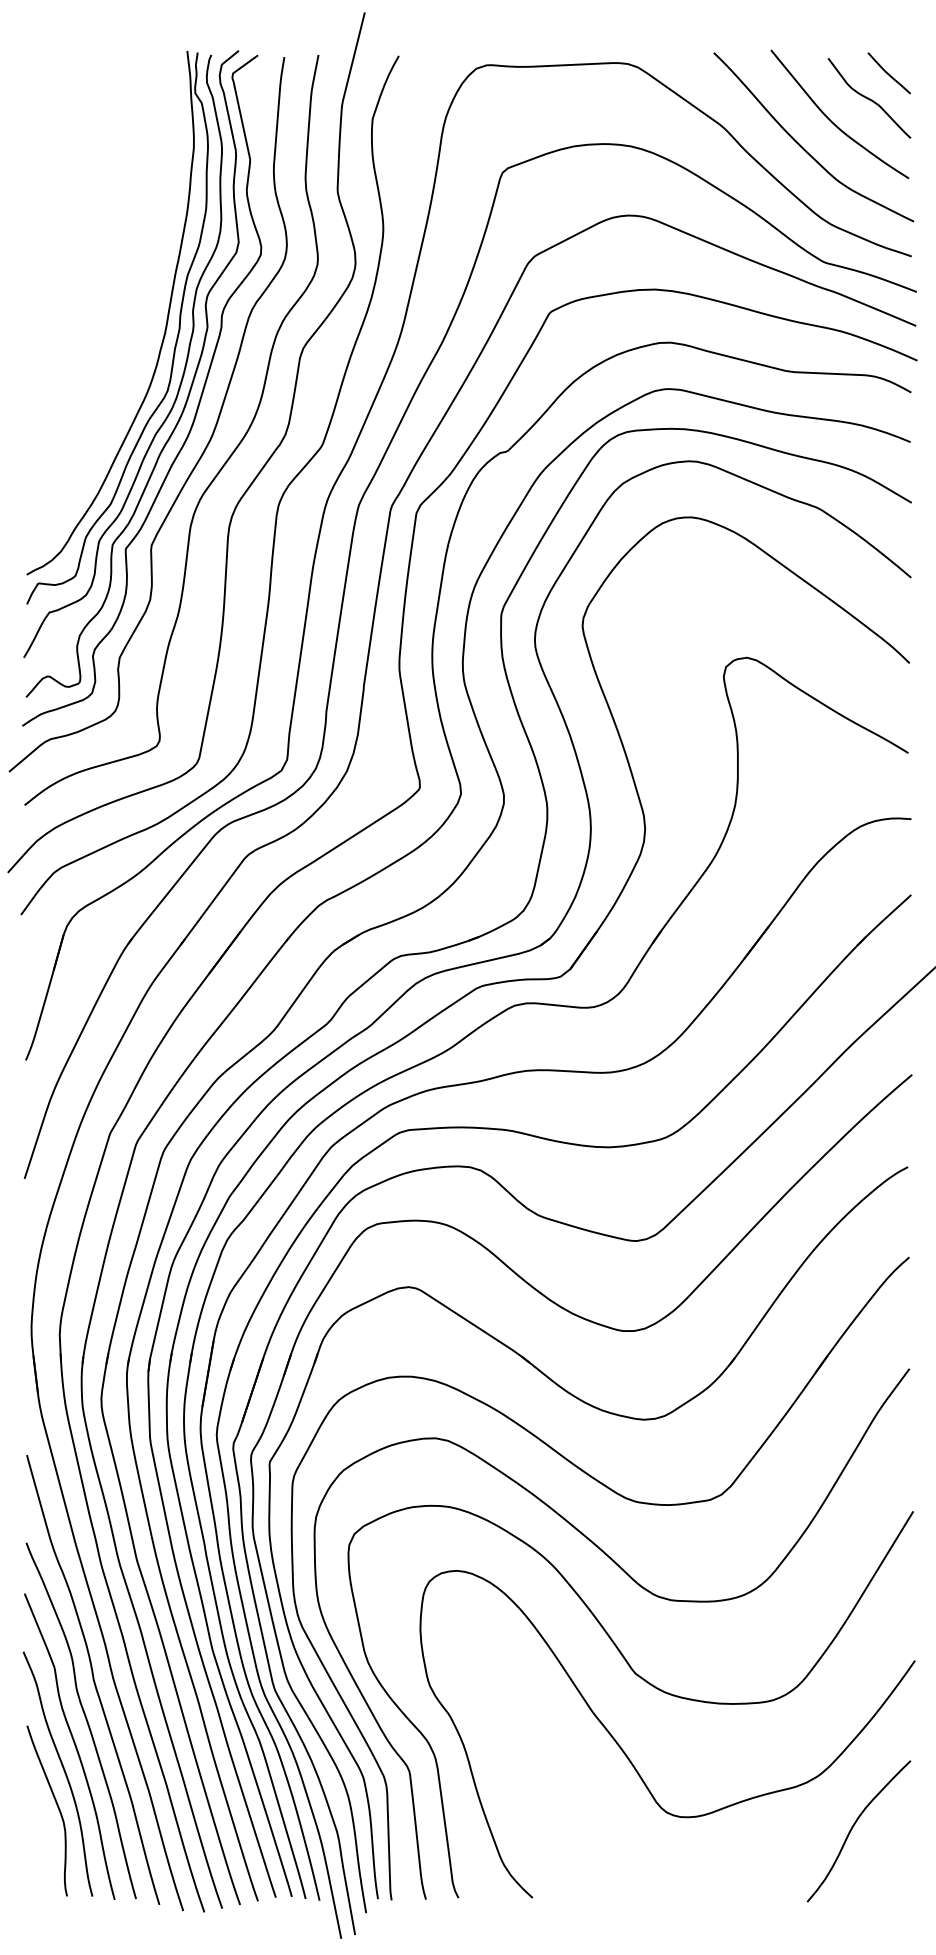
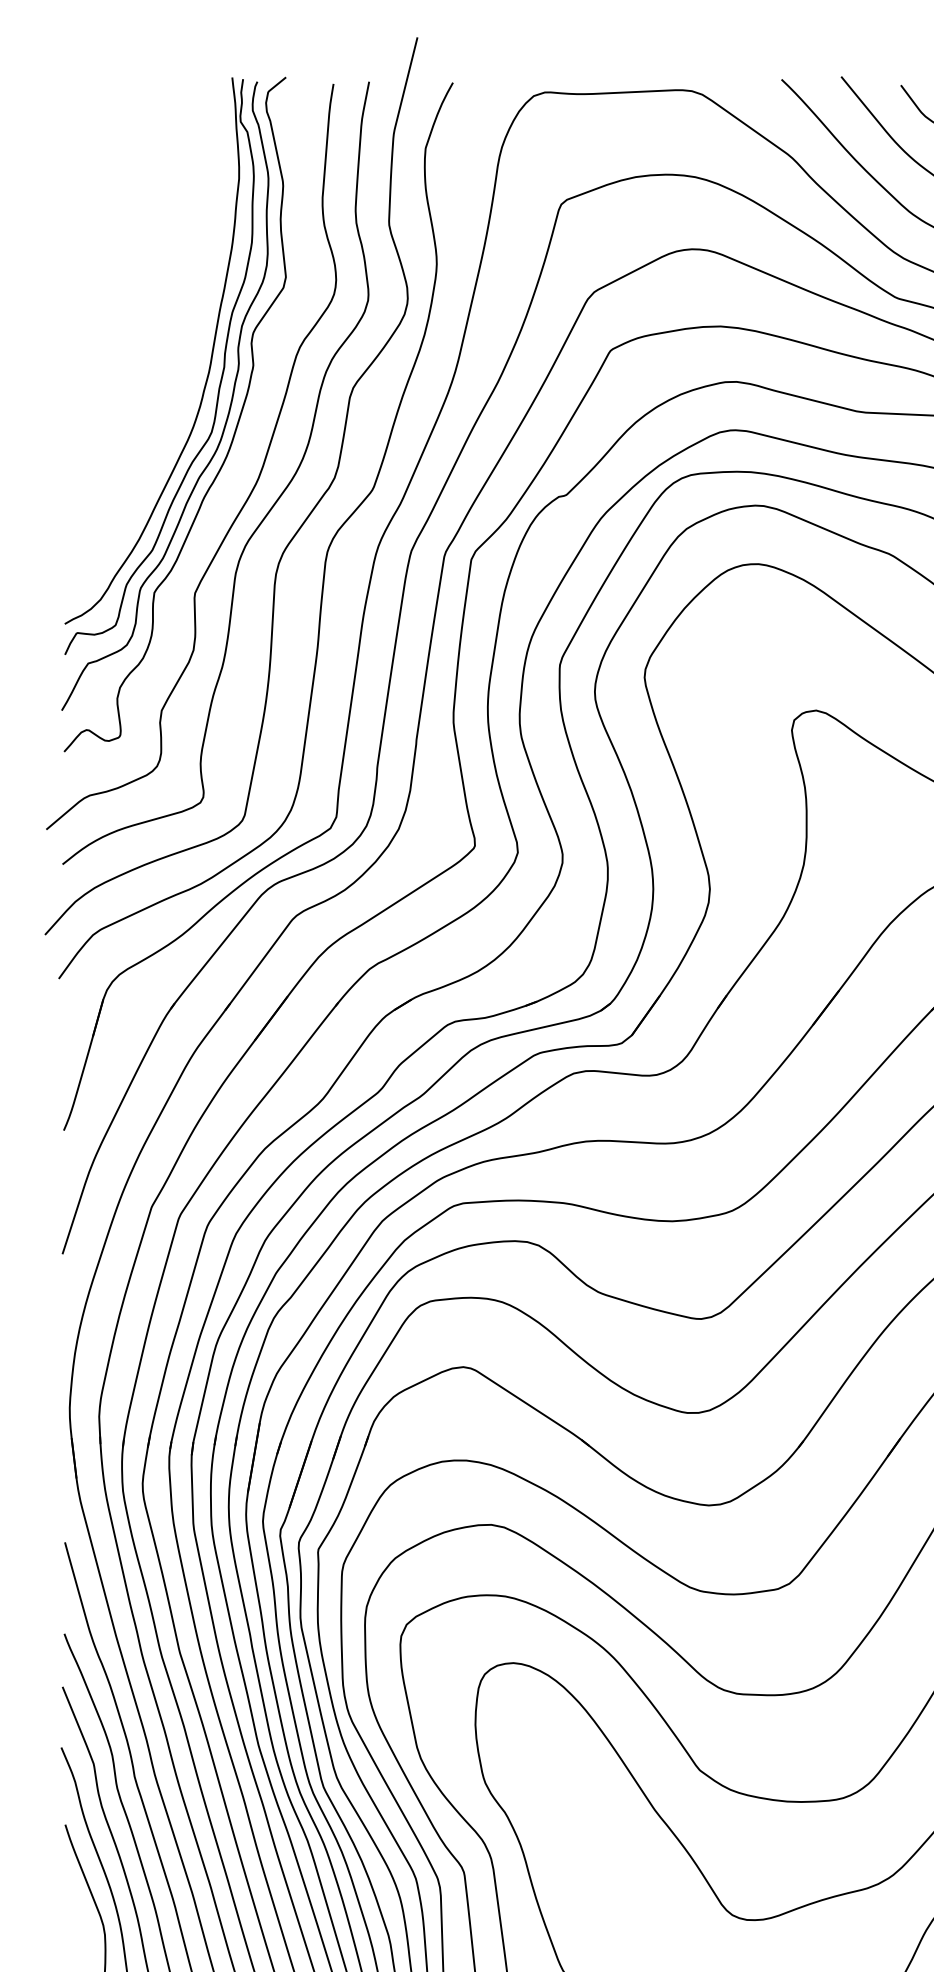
curve: (196, 408) -> (241, 450), removed

